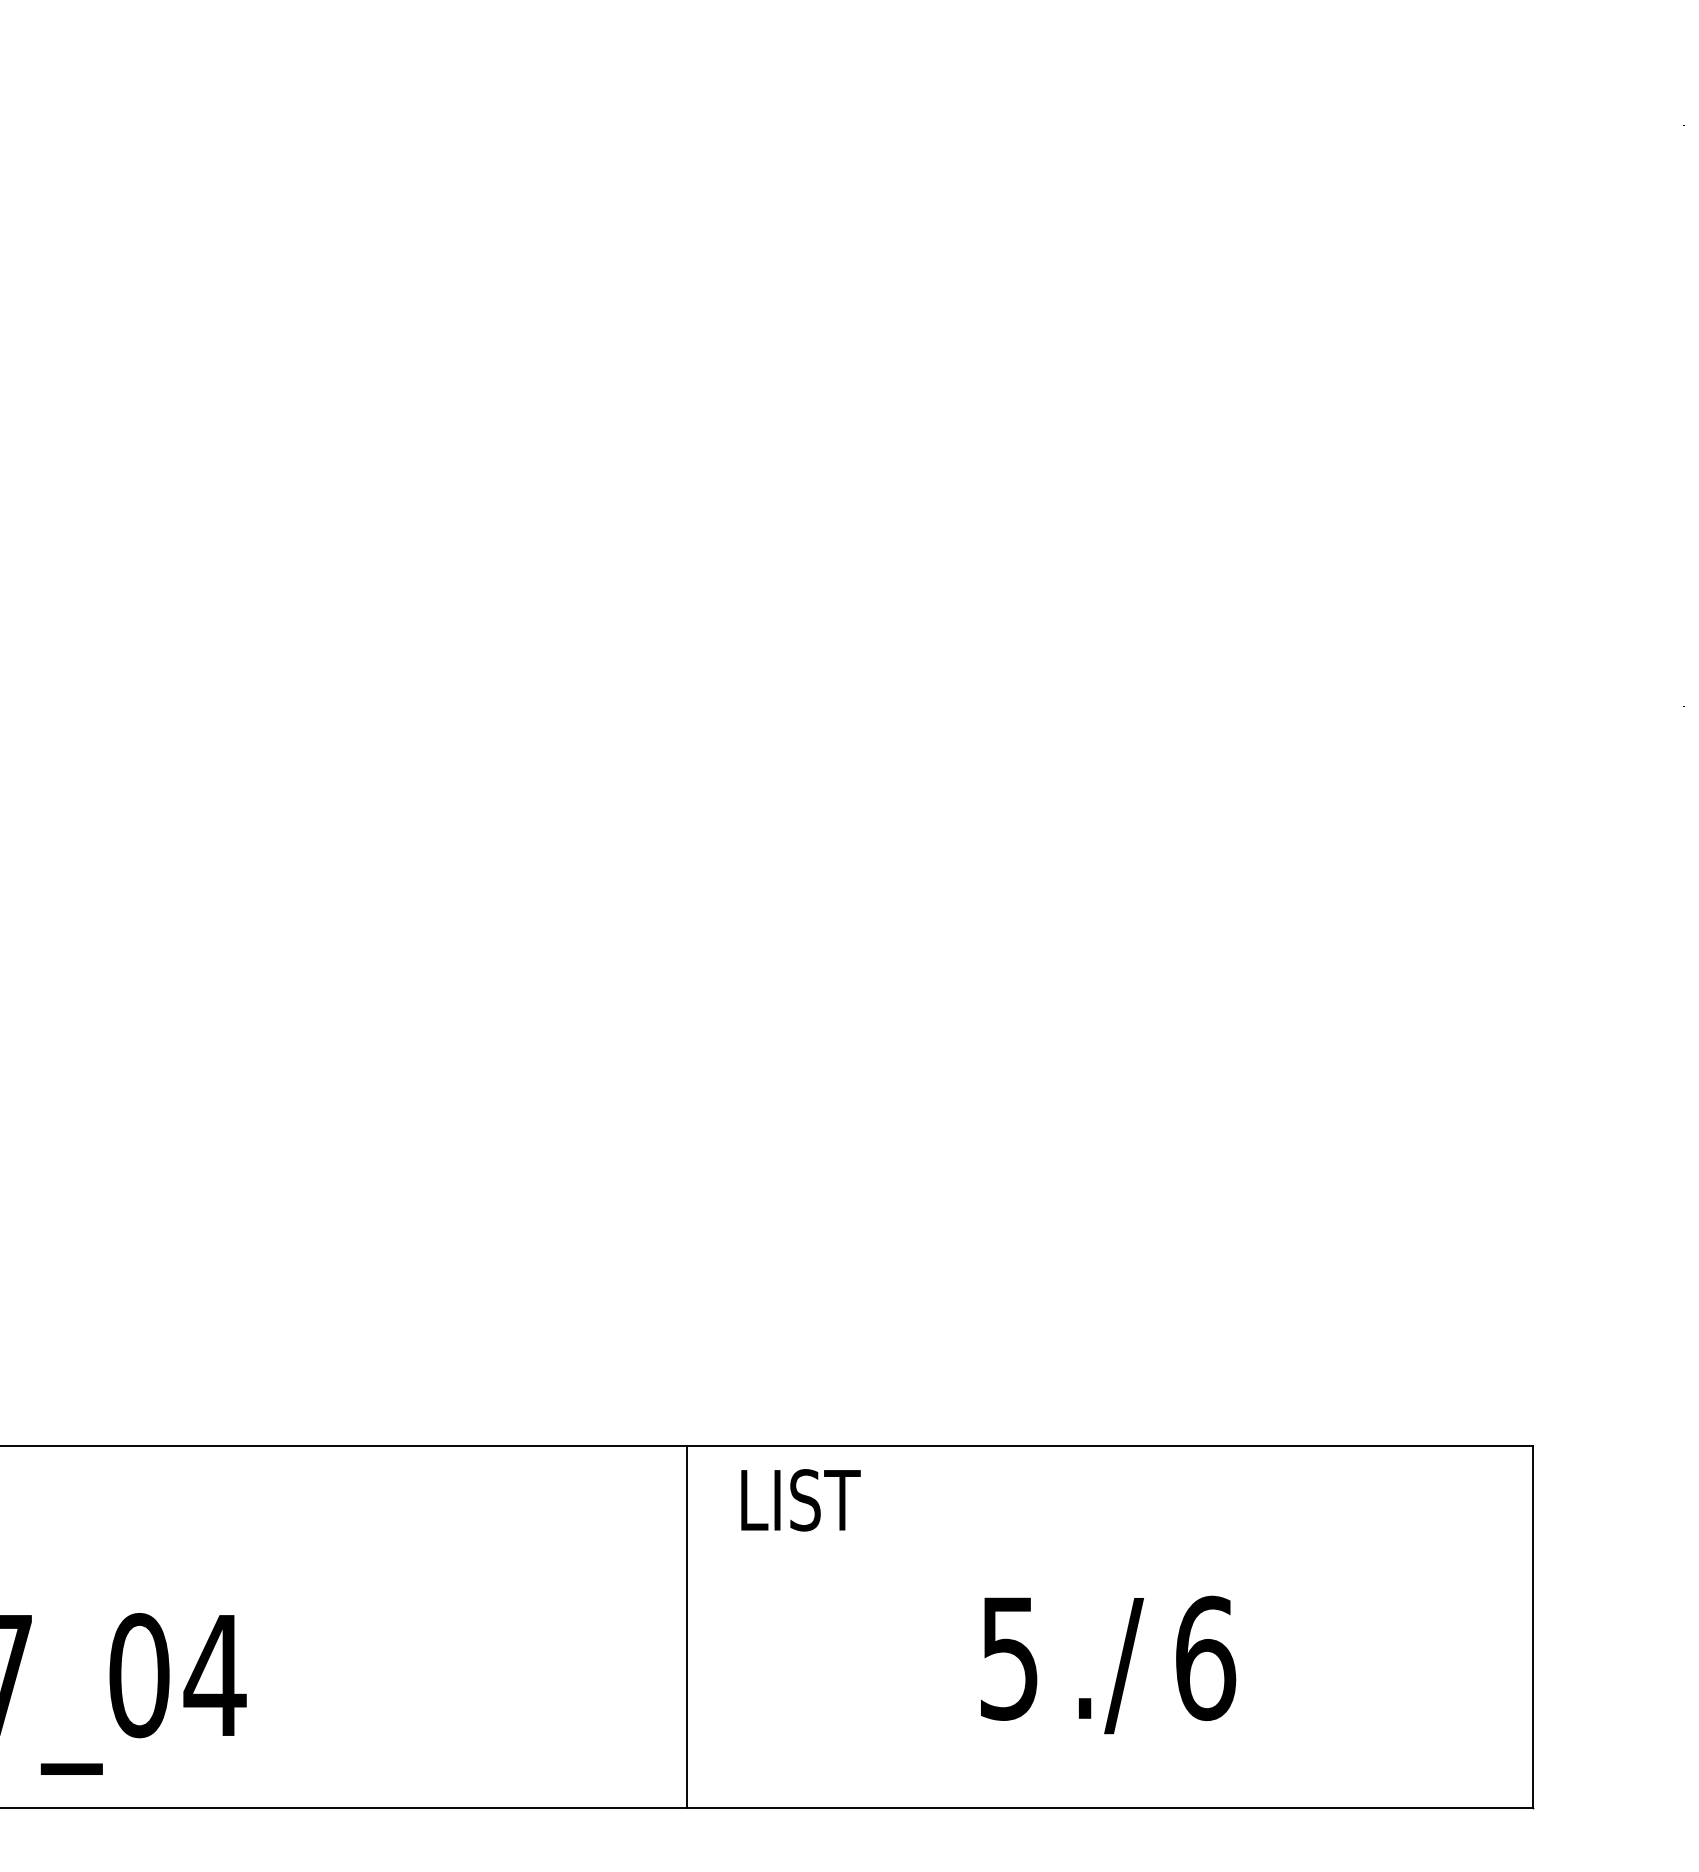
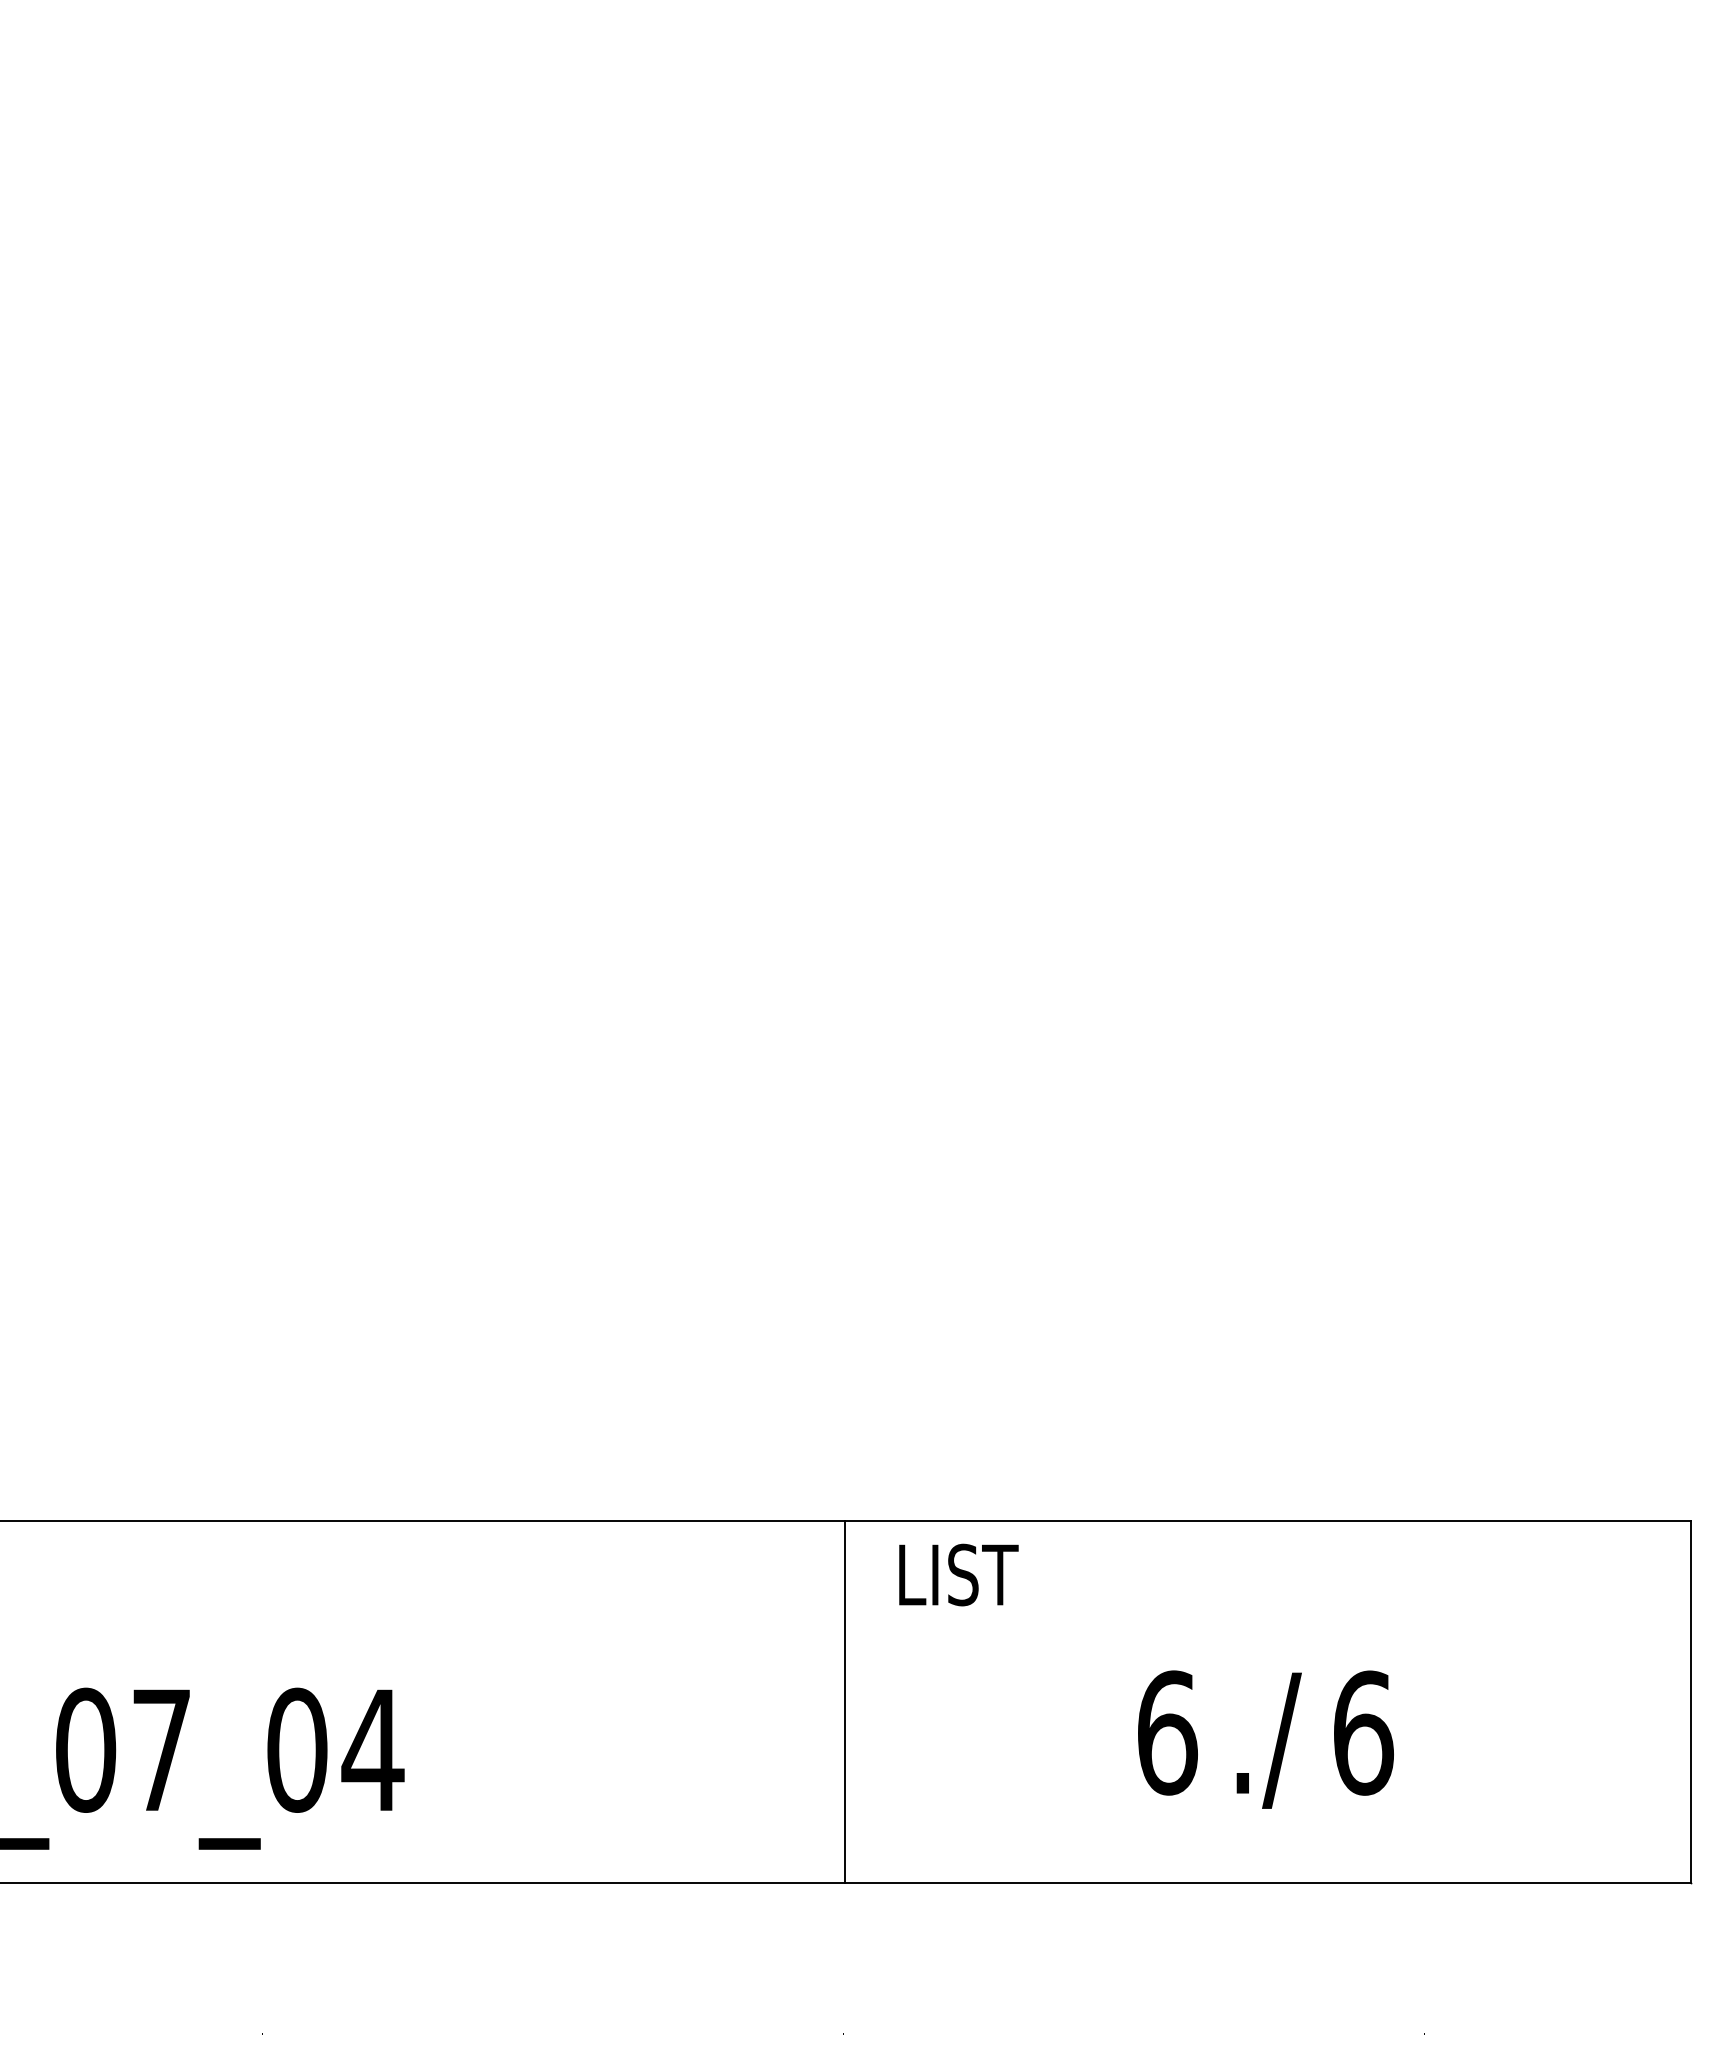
text: (1009, 1657) -> (1167, 1732), 5 -> 6

